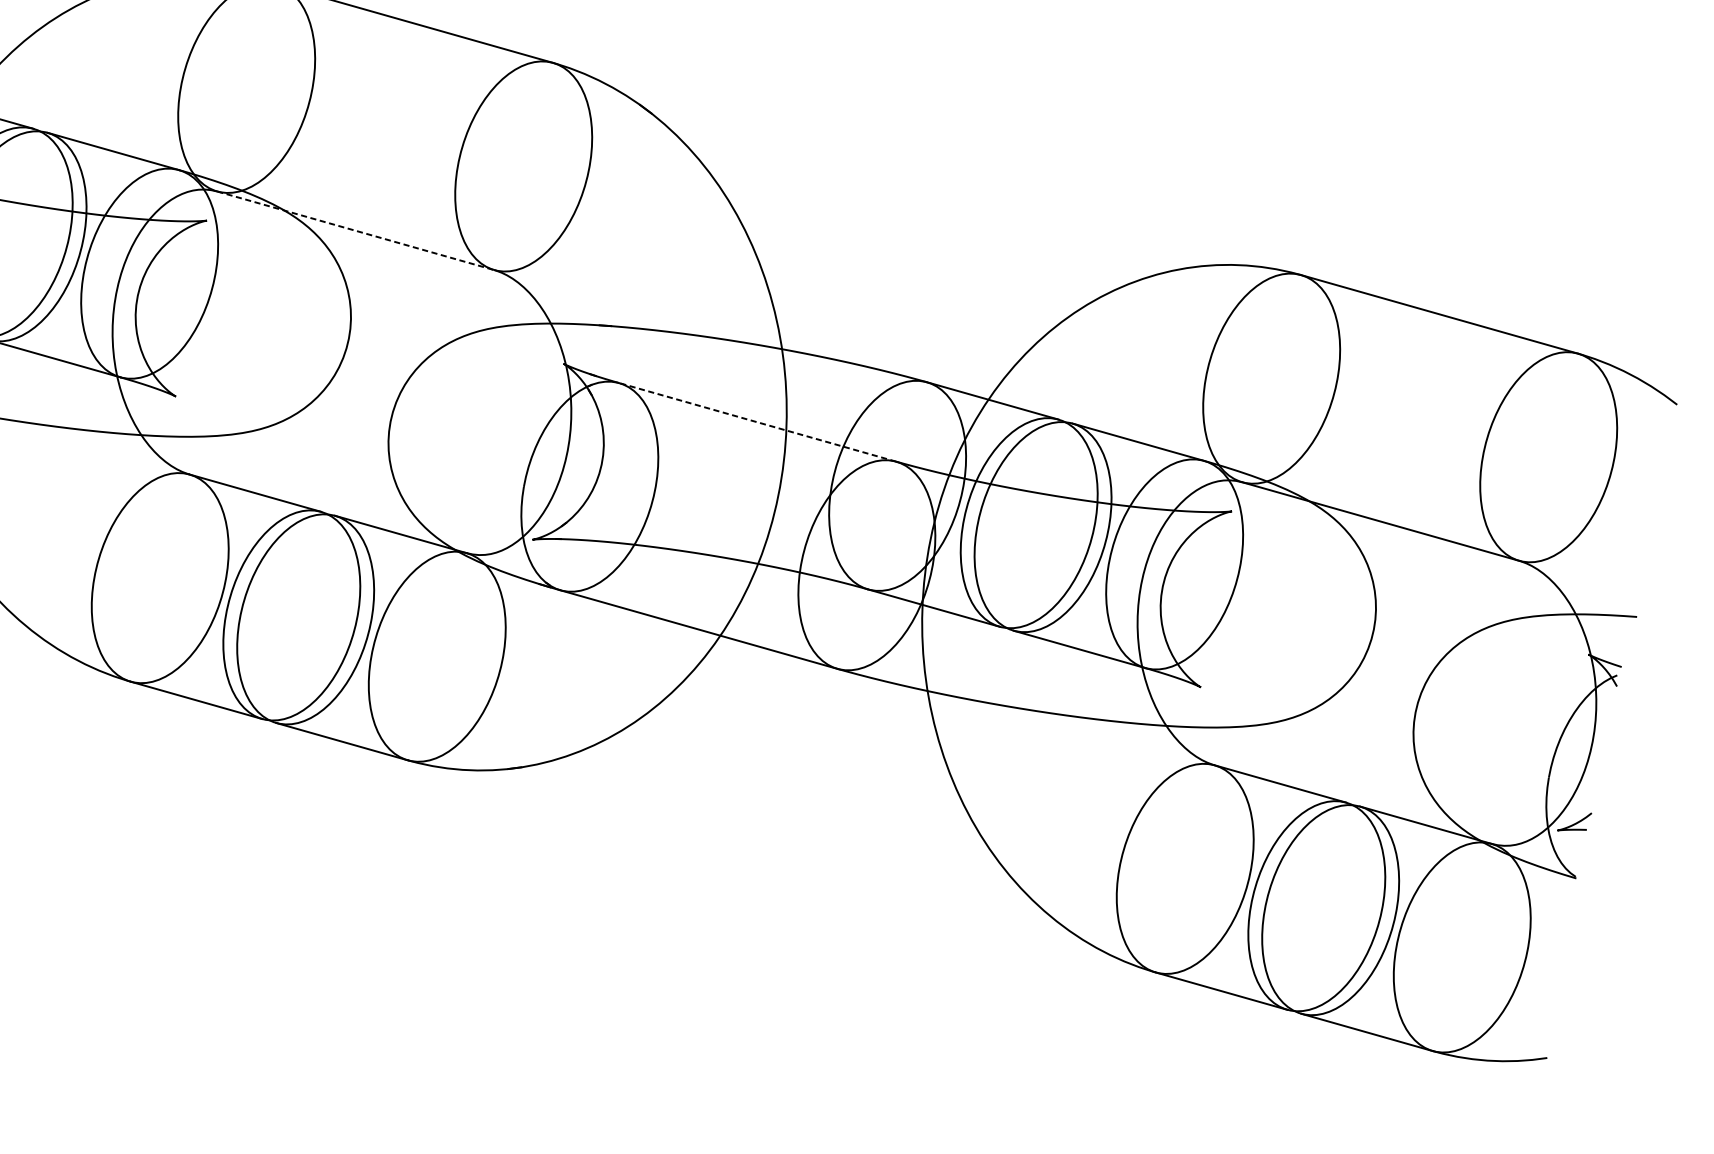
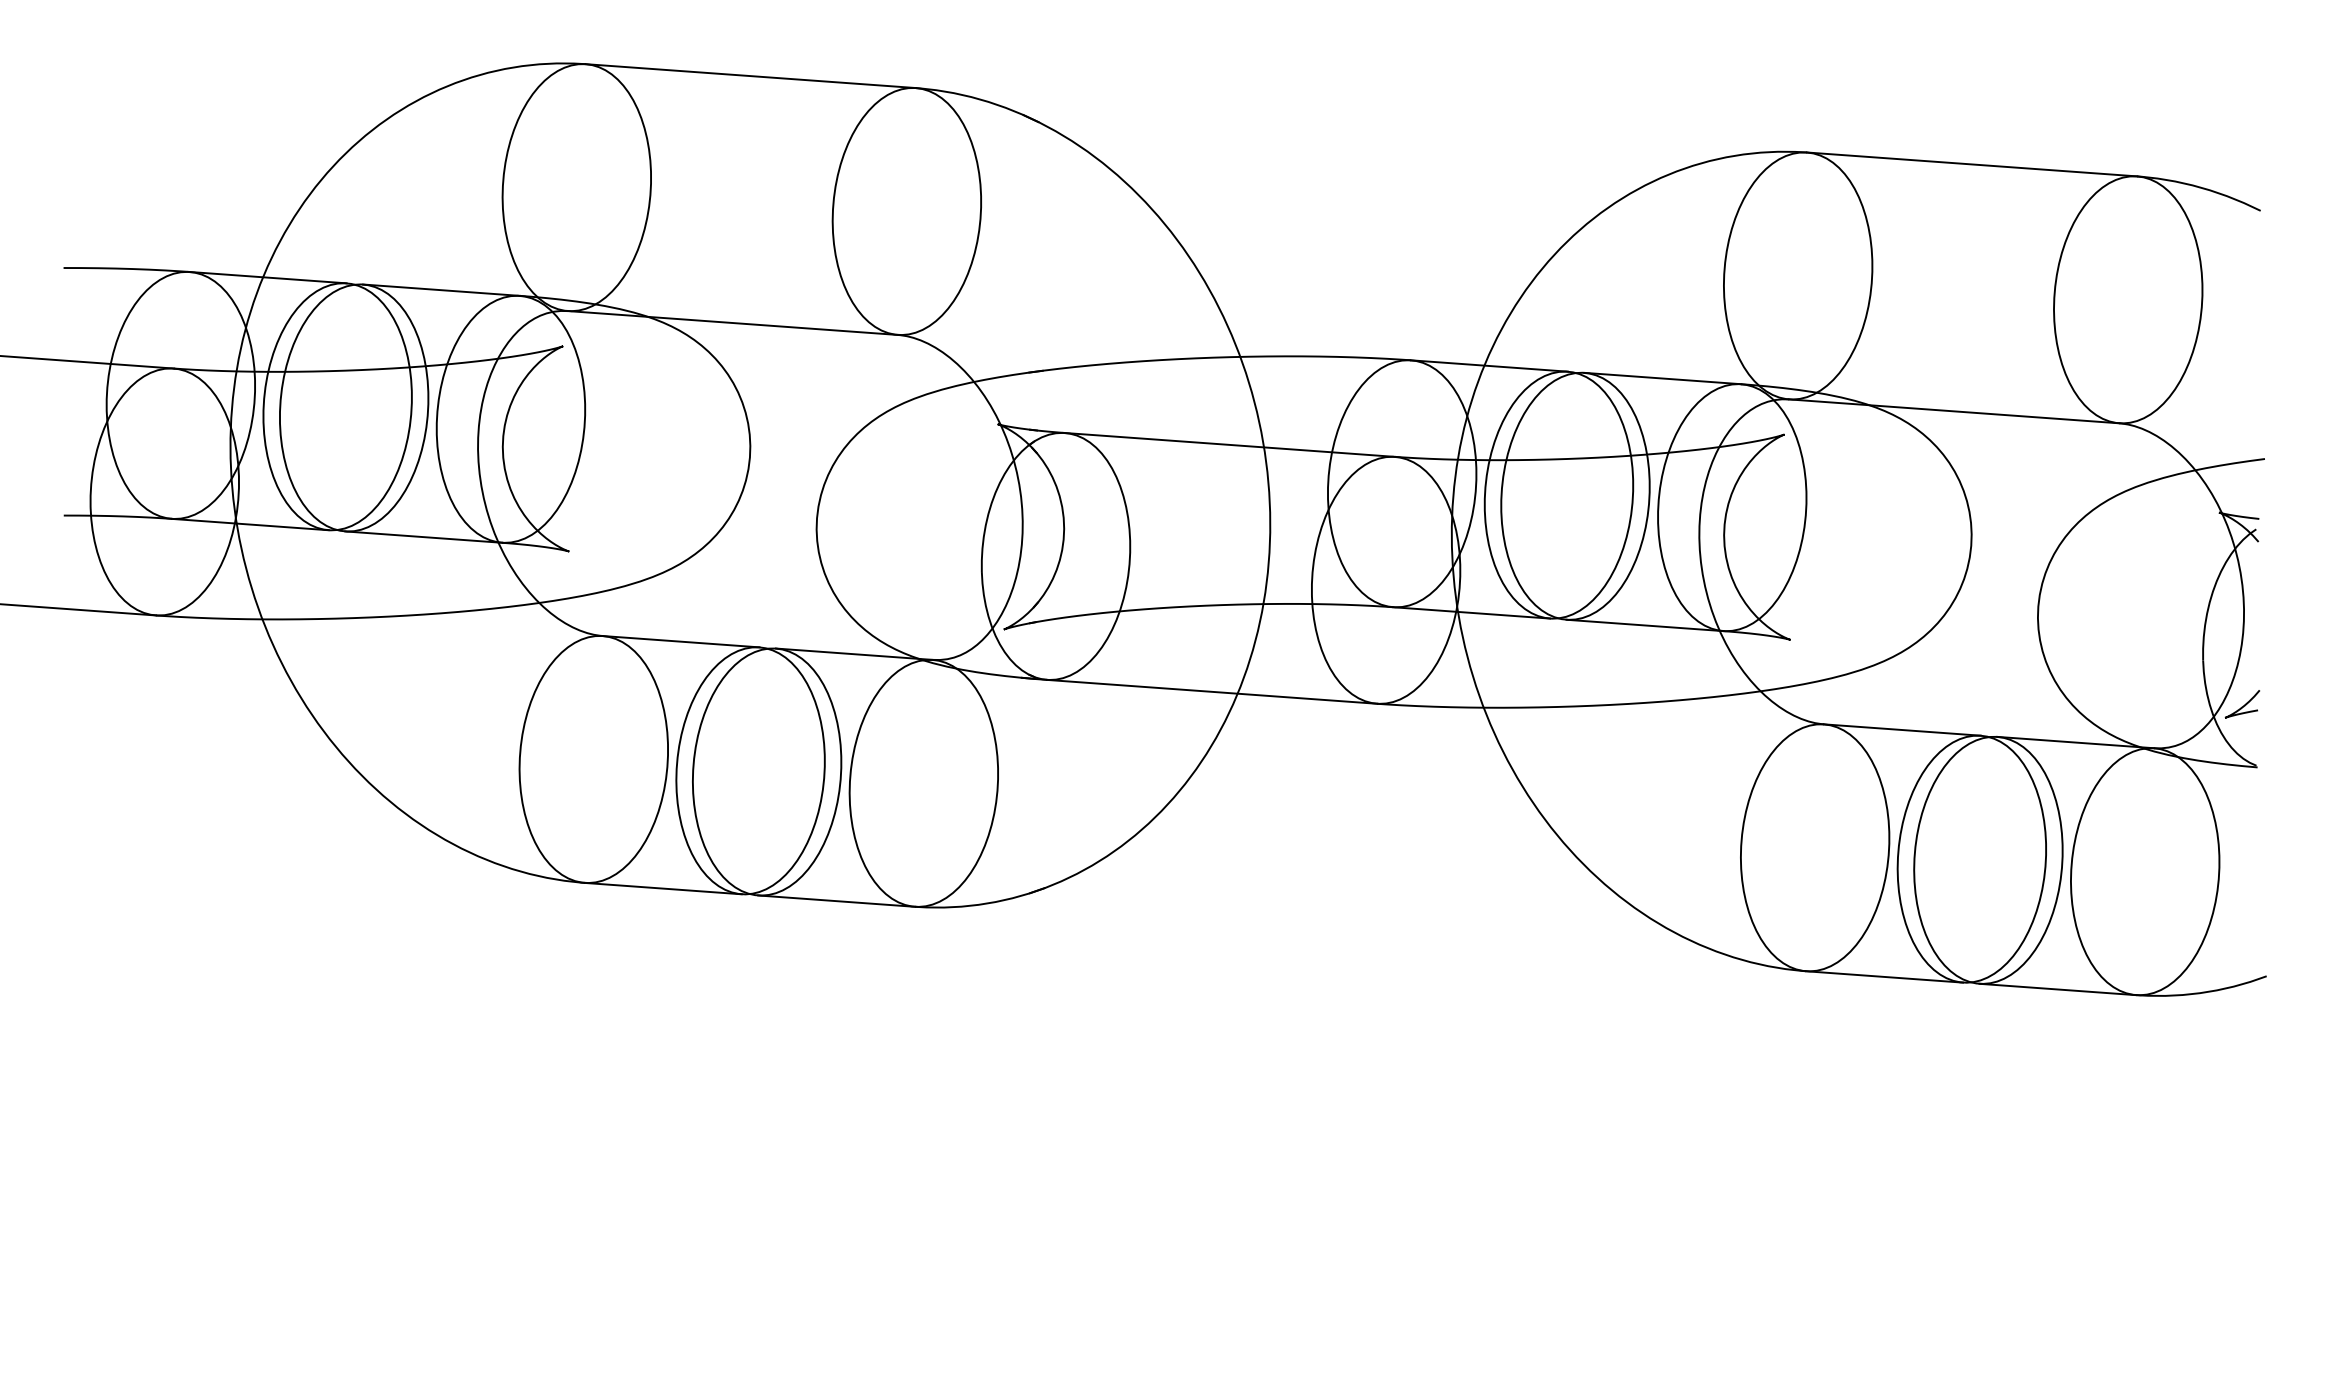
line: (356, 231) -> (733, 323), dashed -> solid
line: (757, 421) -> (1229, 444), dashed -> solid

